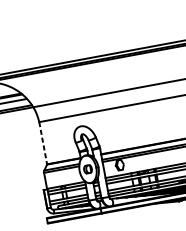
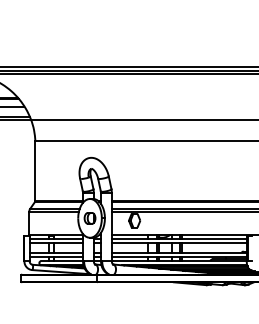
line: (43, 143) -> (35, 171), dashed -> solid

